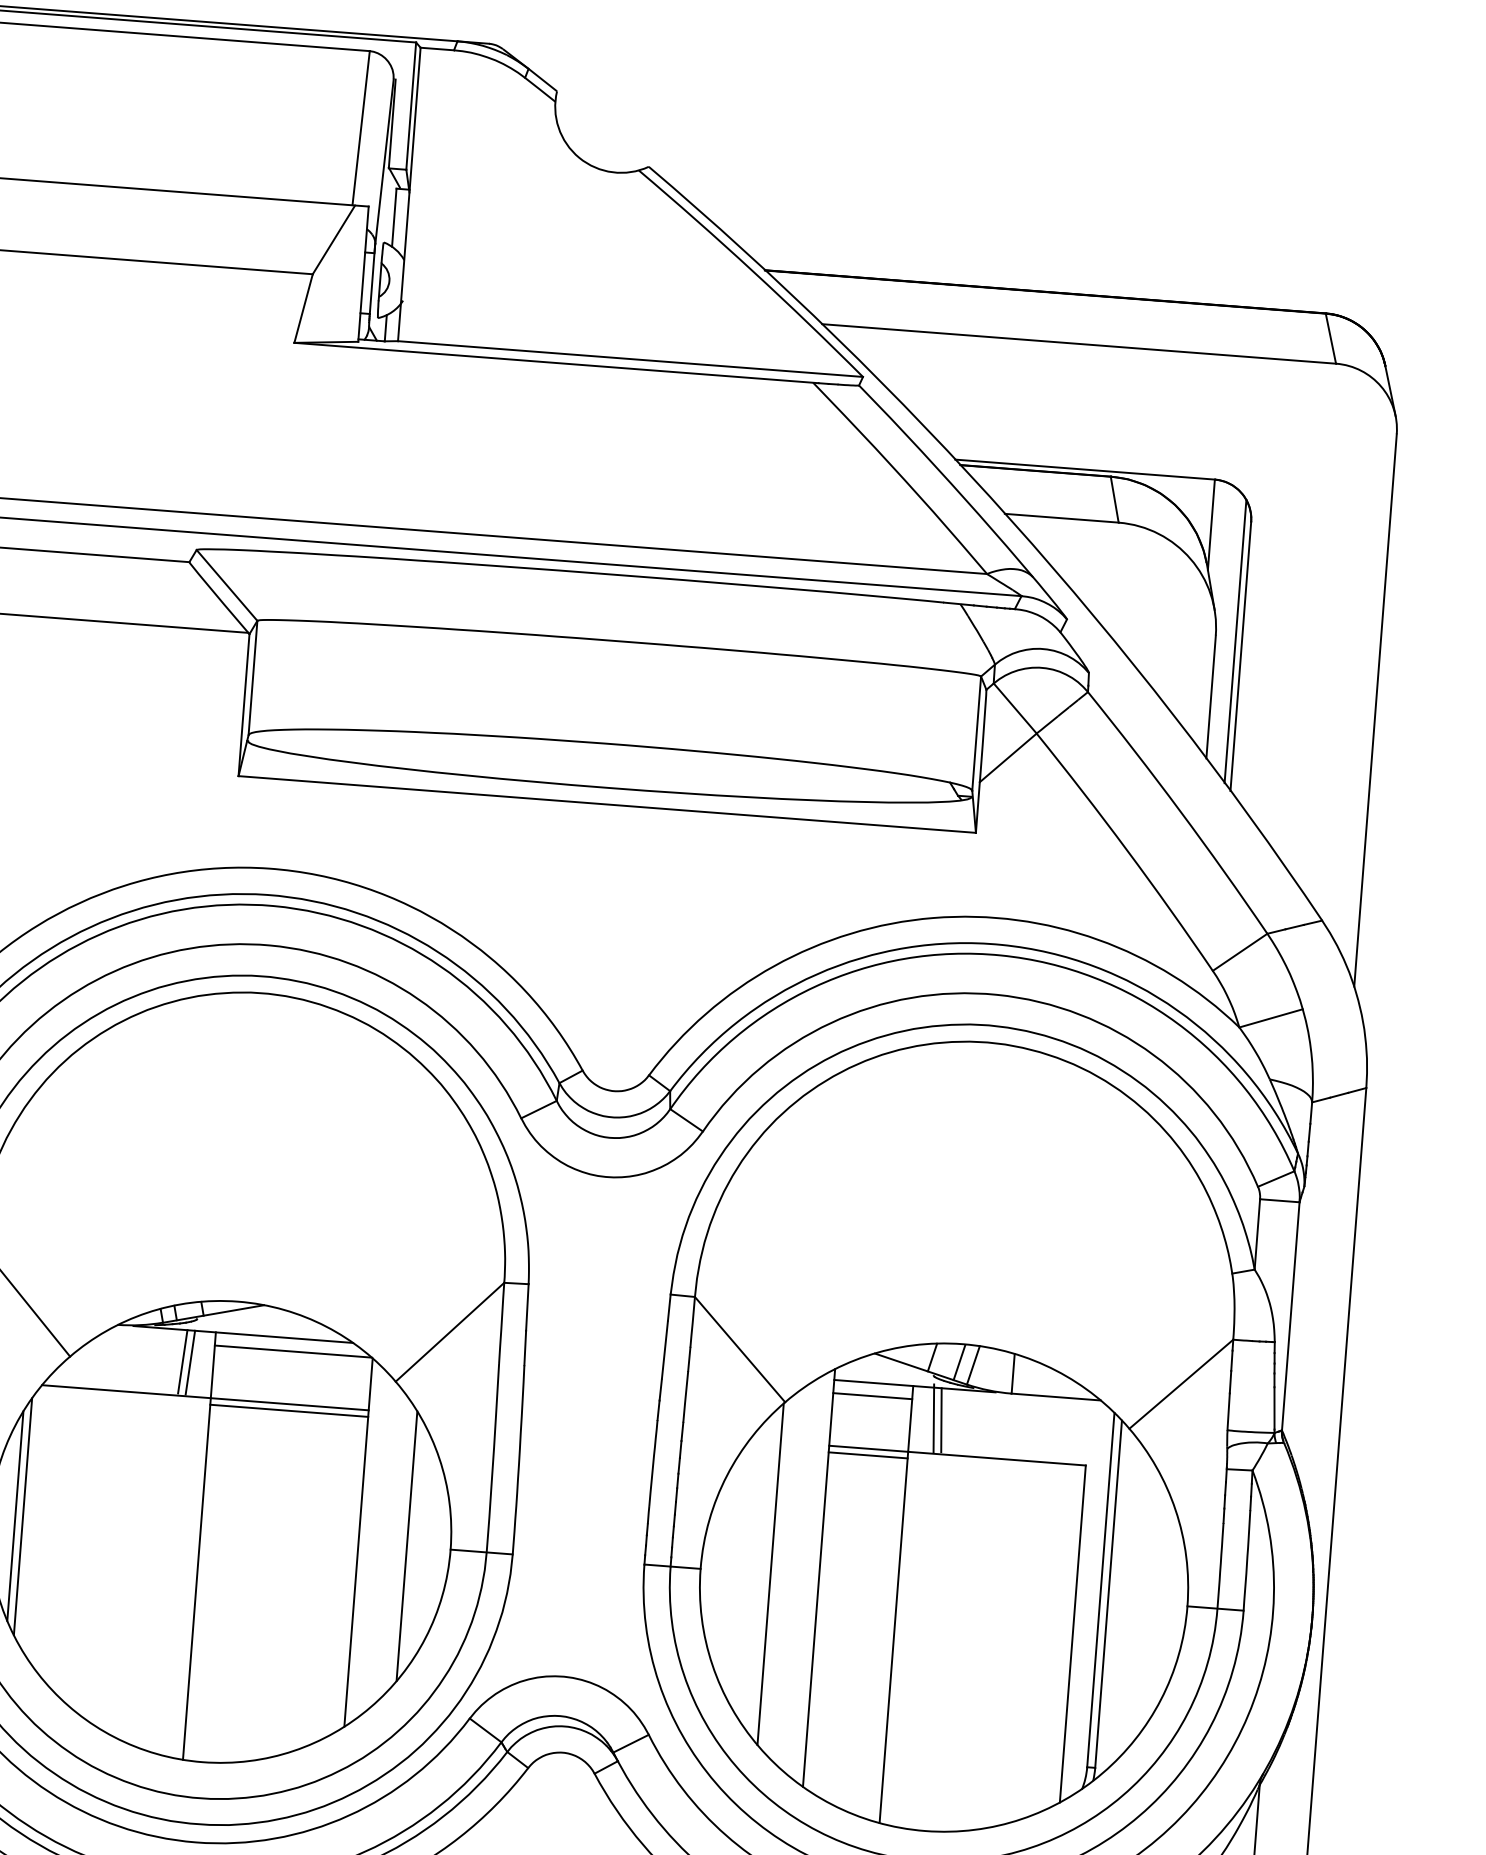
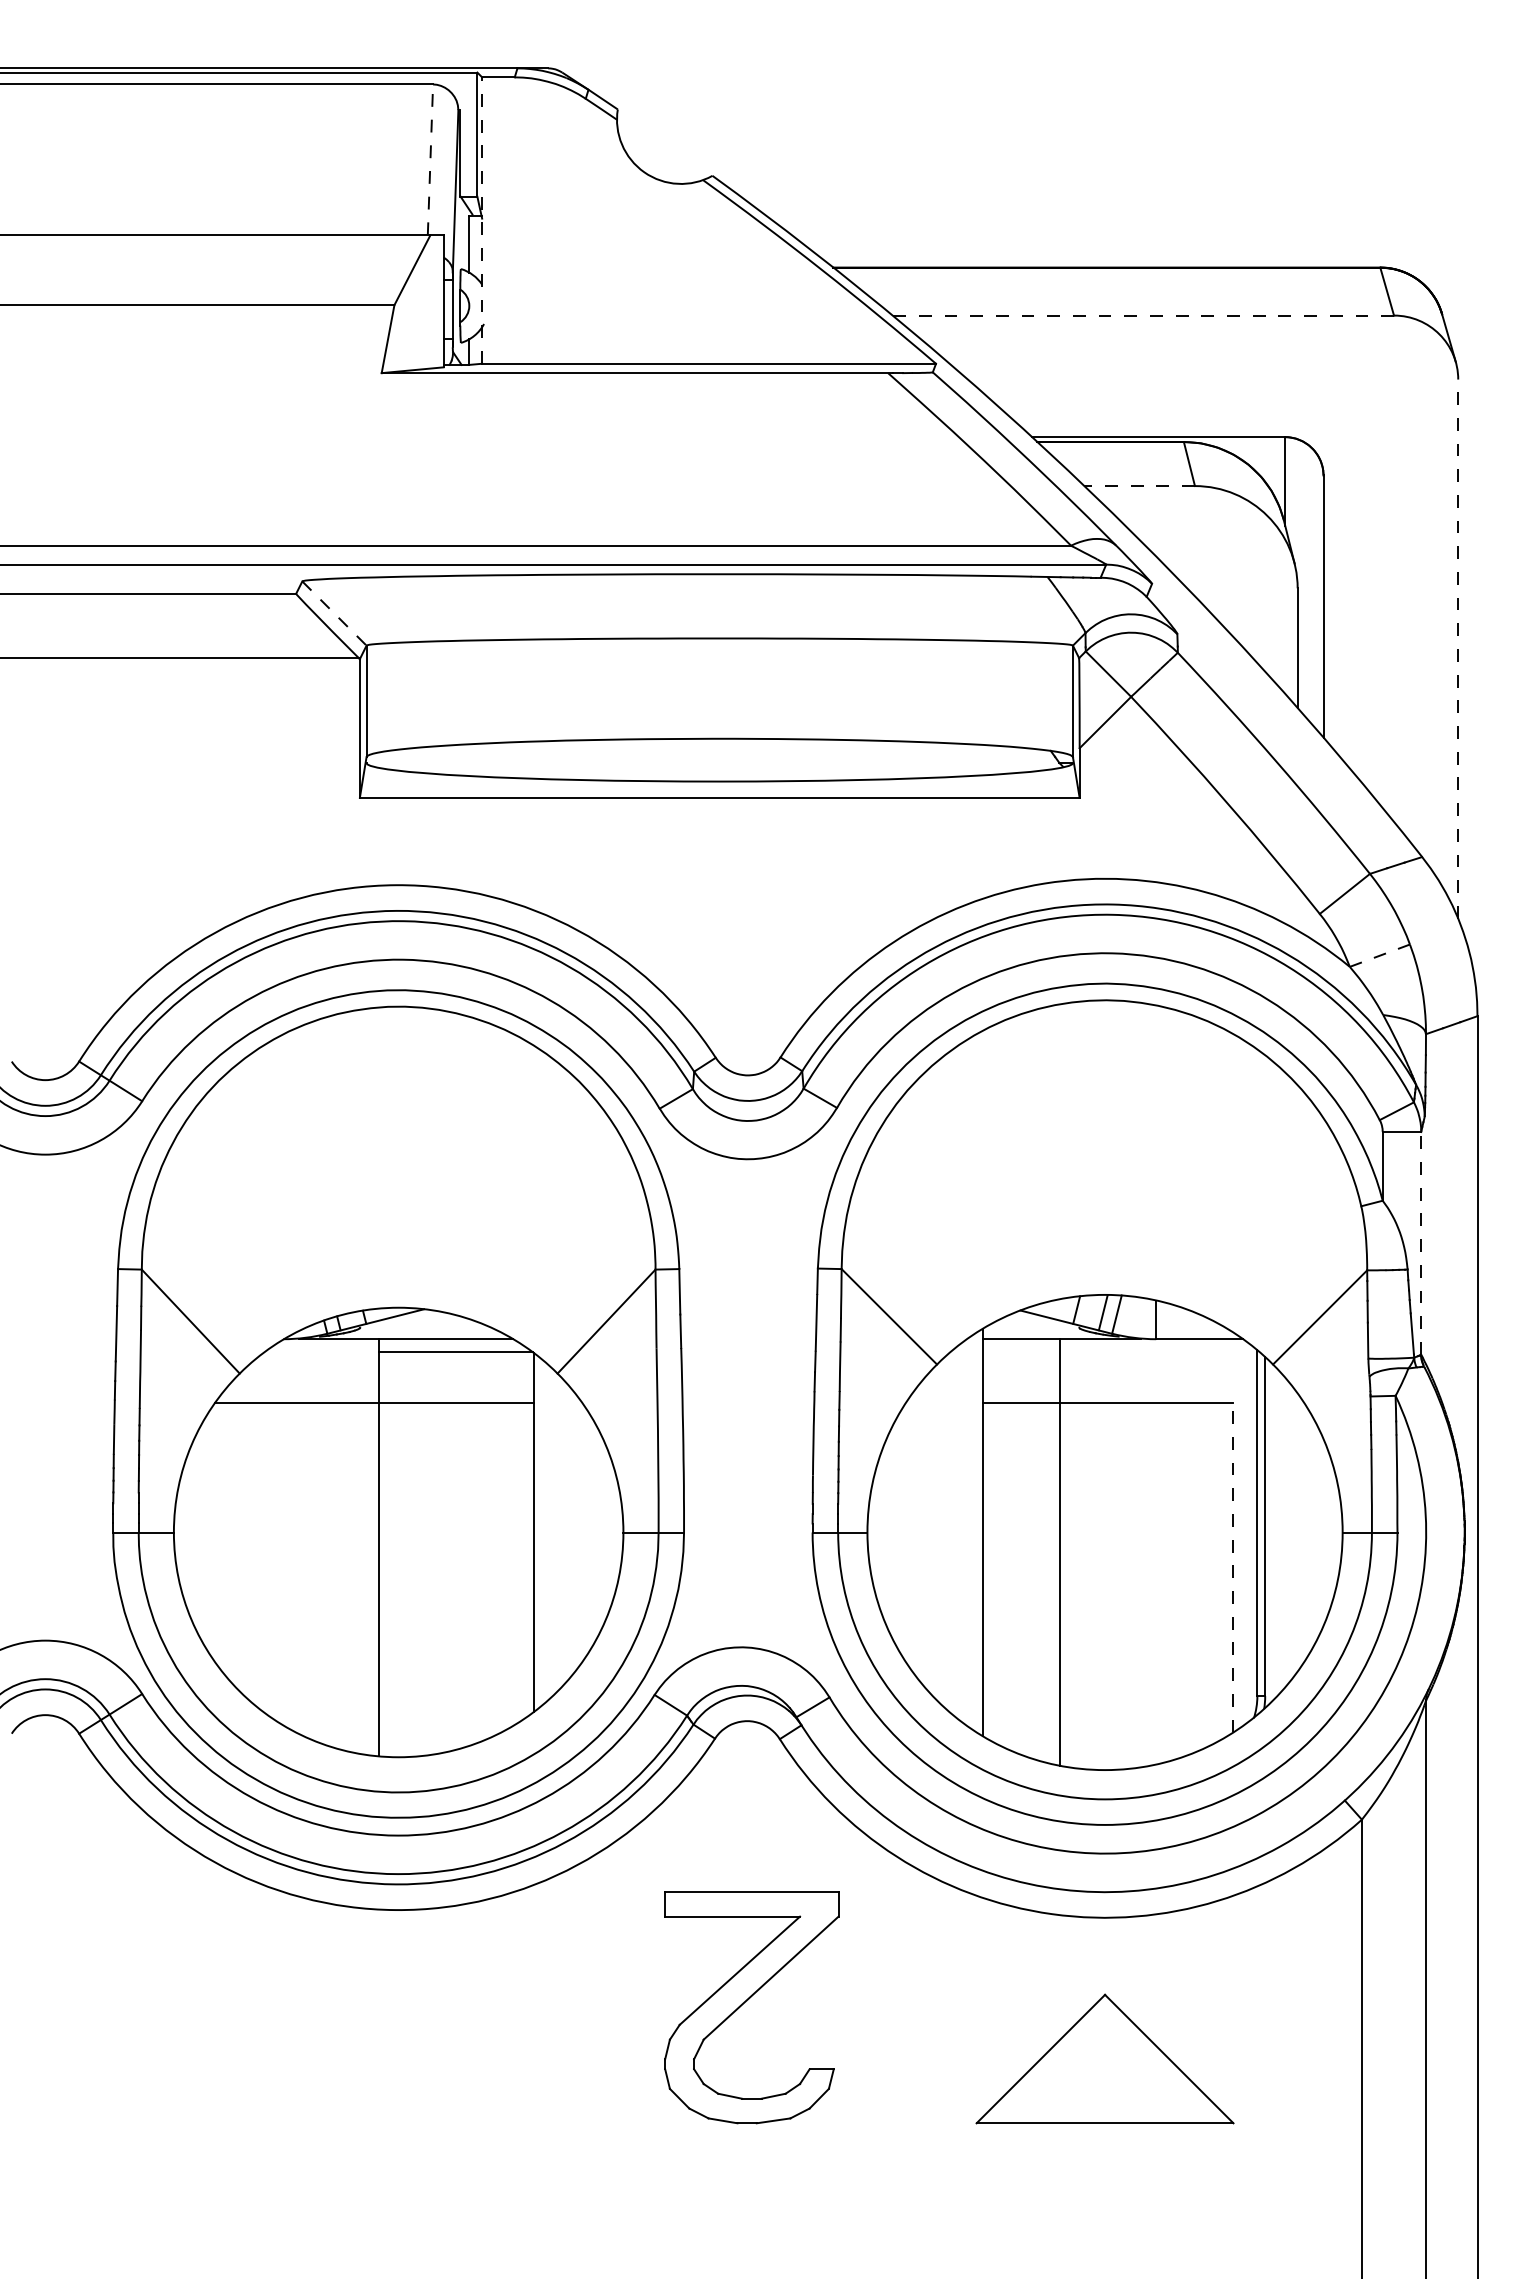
line: (361, 127) -> (430, 159), solid -> dashed
line: (409, 194) -> (482, 220), solid -> dashed
line: (1079, 343) -> (1143, 315), solid -> dashed
line: (1061, 518) -> (1139, 486), solid -> dashed
line: (227, 585) -> (334, 613), solid -> dashed
line: (1235, 641) -> (1317, 592), removed
line: (1375, 710) -> (1458, 649), solid -> dashed
line: (1271, 1018) -> (1380, 955), solid -> dashed
line: (1291, 1315) -> (1421, 1242), solid -> dashed
line: (182, 1362) -> (349, 1370), removed
line: (189, 1362) -> (356, 1370), removed
line: (872, 1396) -> (1021, 1352), removed
line: (289, 1410) -> (456, 1409), removed
line: (933, 1417) -> (1082, 1368), removed
line: (940, 1420) -> (1089, 1370), removed
line: (868, 1455) -> (1021, 1409), removed
line: (15, 1516) -> (198, 1532), removed
line: (23, 1516) -> (206, 1532), removed
line: (406, 1546) -> (580, 1532), removed
line: (770, 1574) -> (935, 1532), removed
line: (1072, 1633) -> (1233, 1567), solid -> dashed

